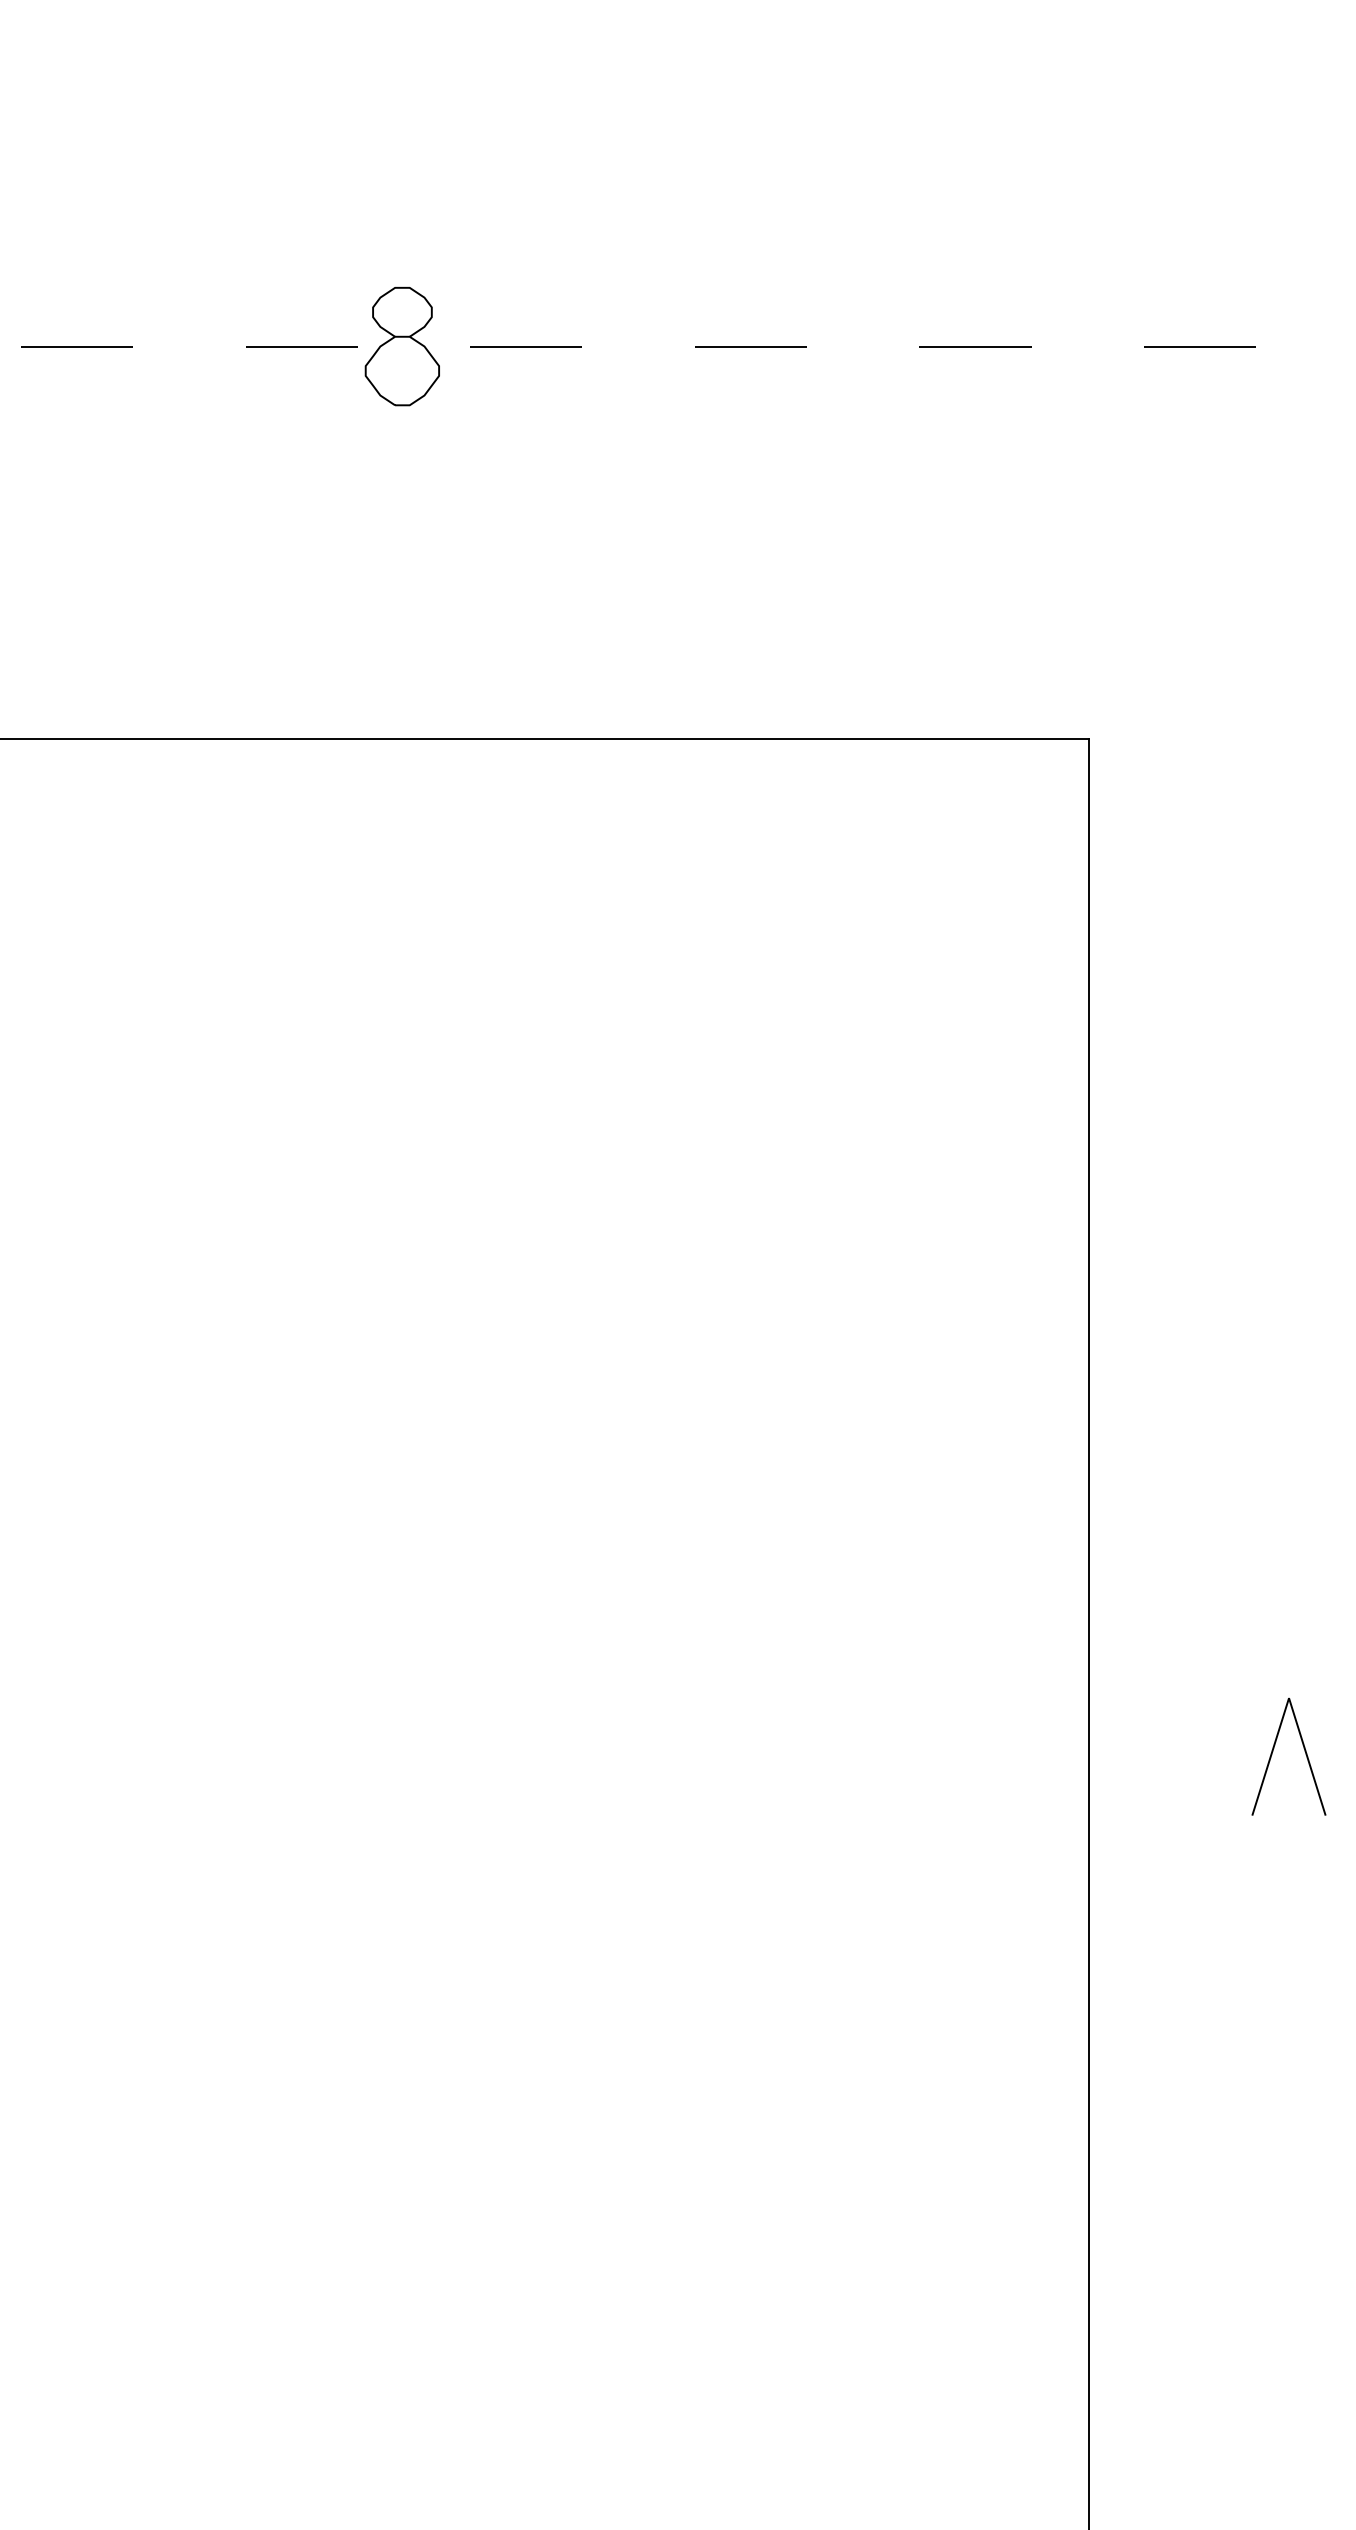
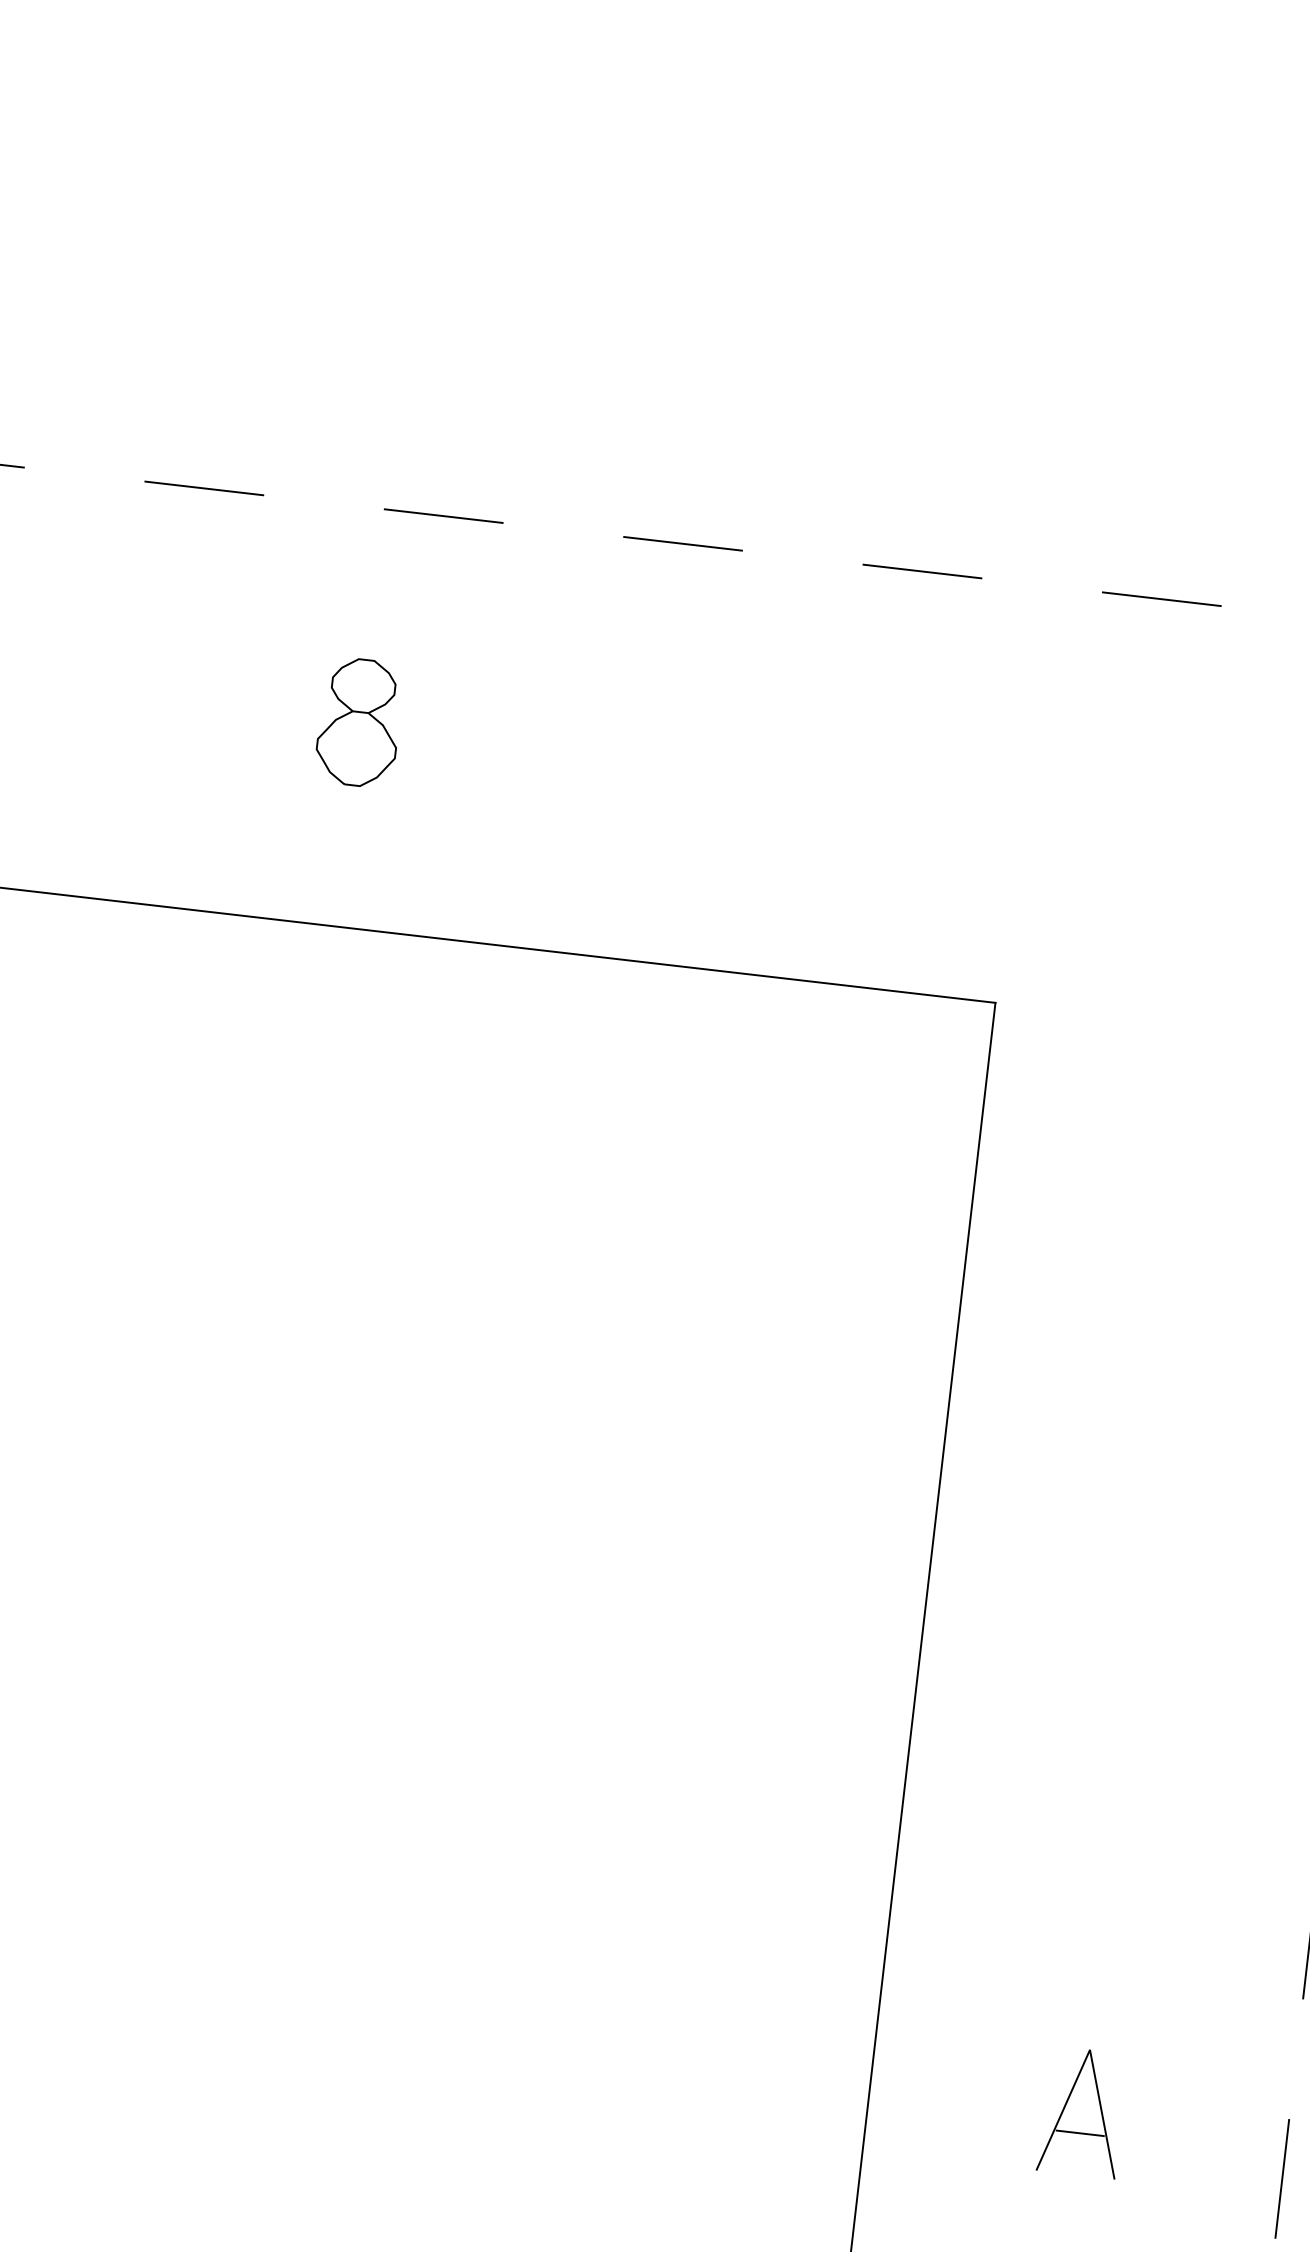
part: (401, 346) -> (358, 722), moved
line: (1288, 1776) -> (1079, 2133), added

